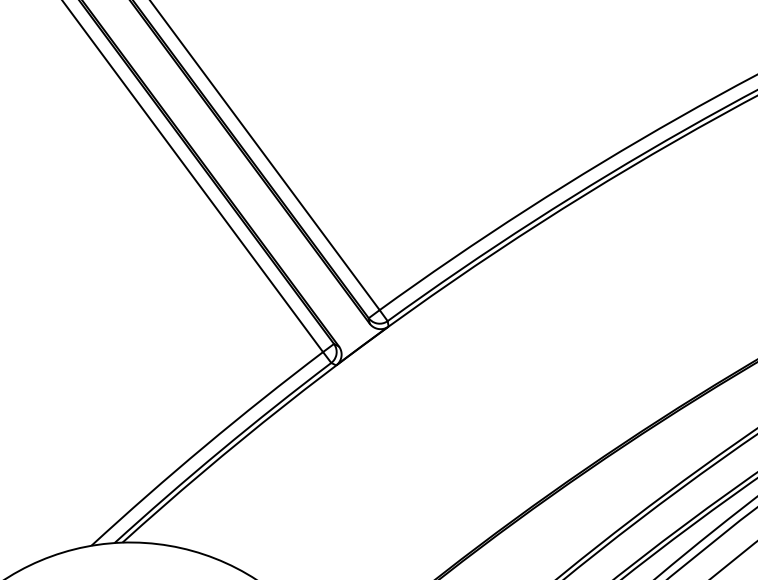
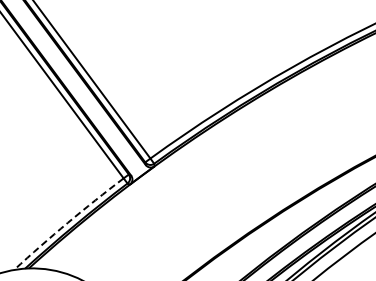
arc: (204, 445) -> (67, 222), solid -> dashed

